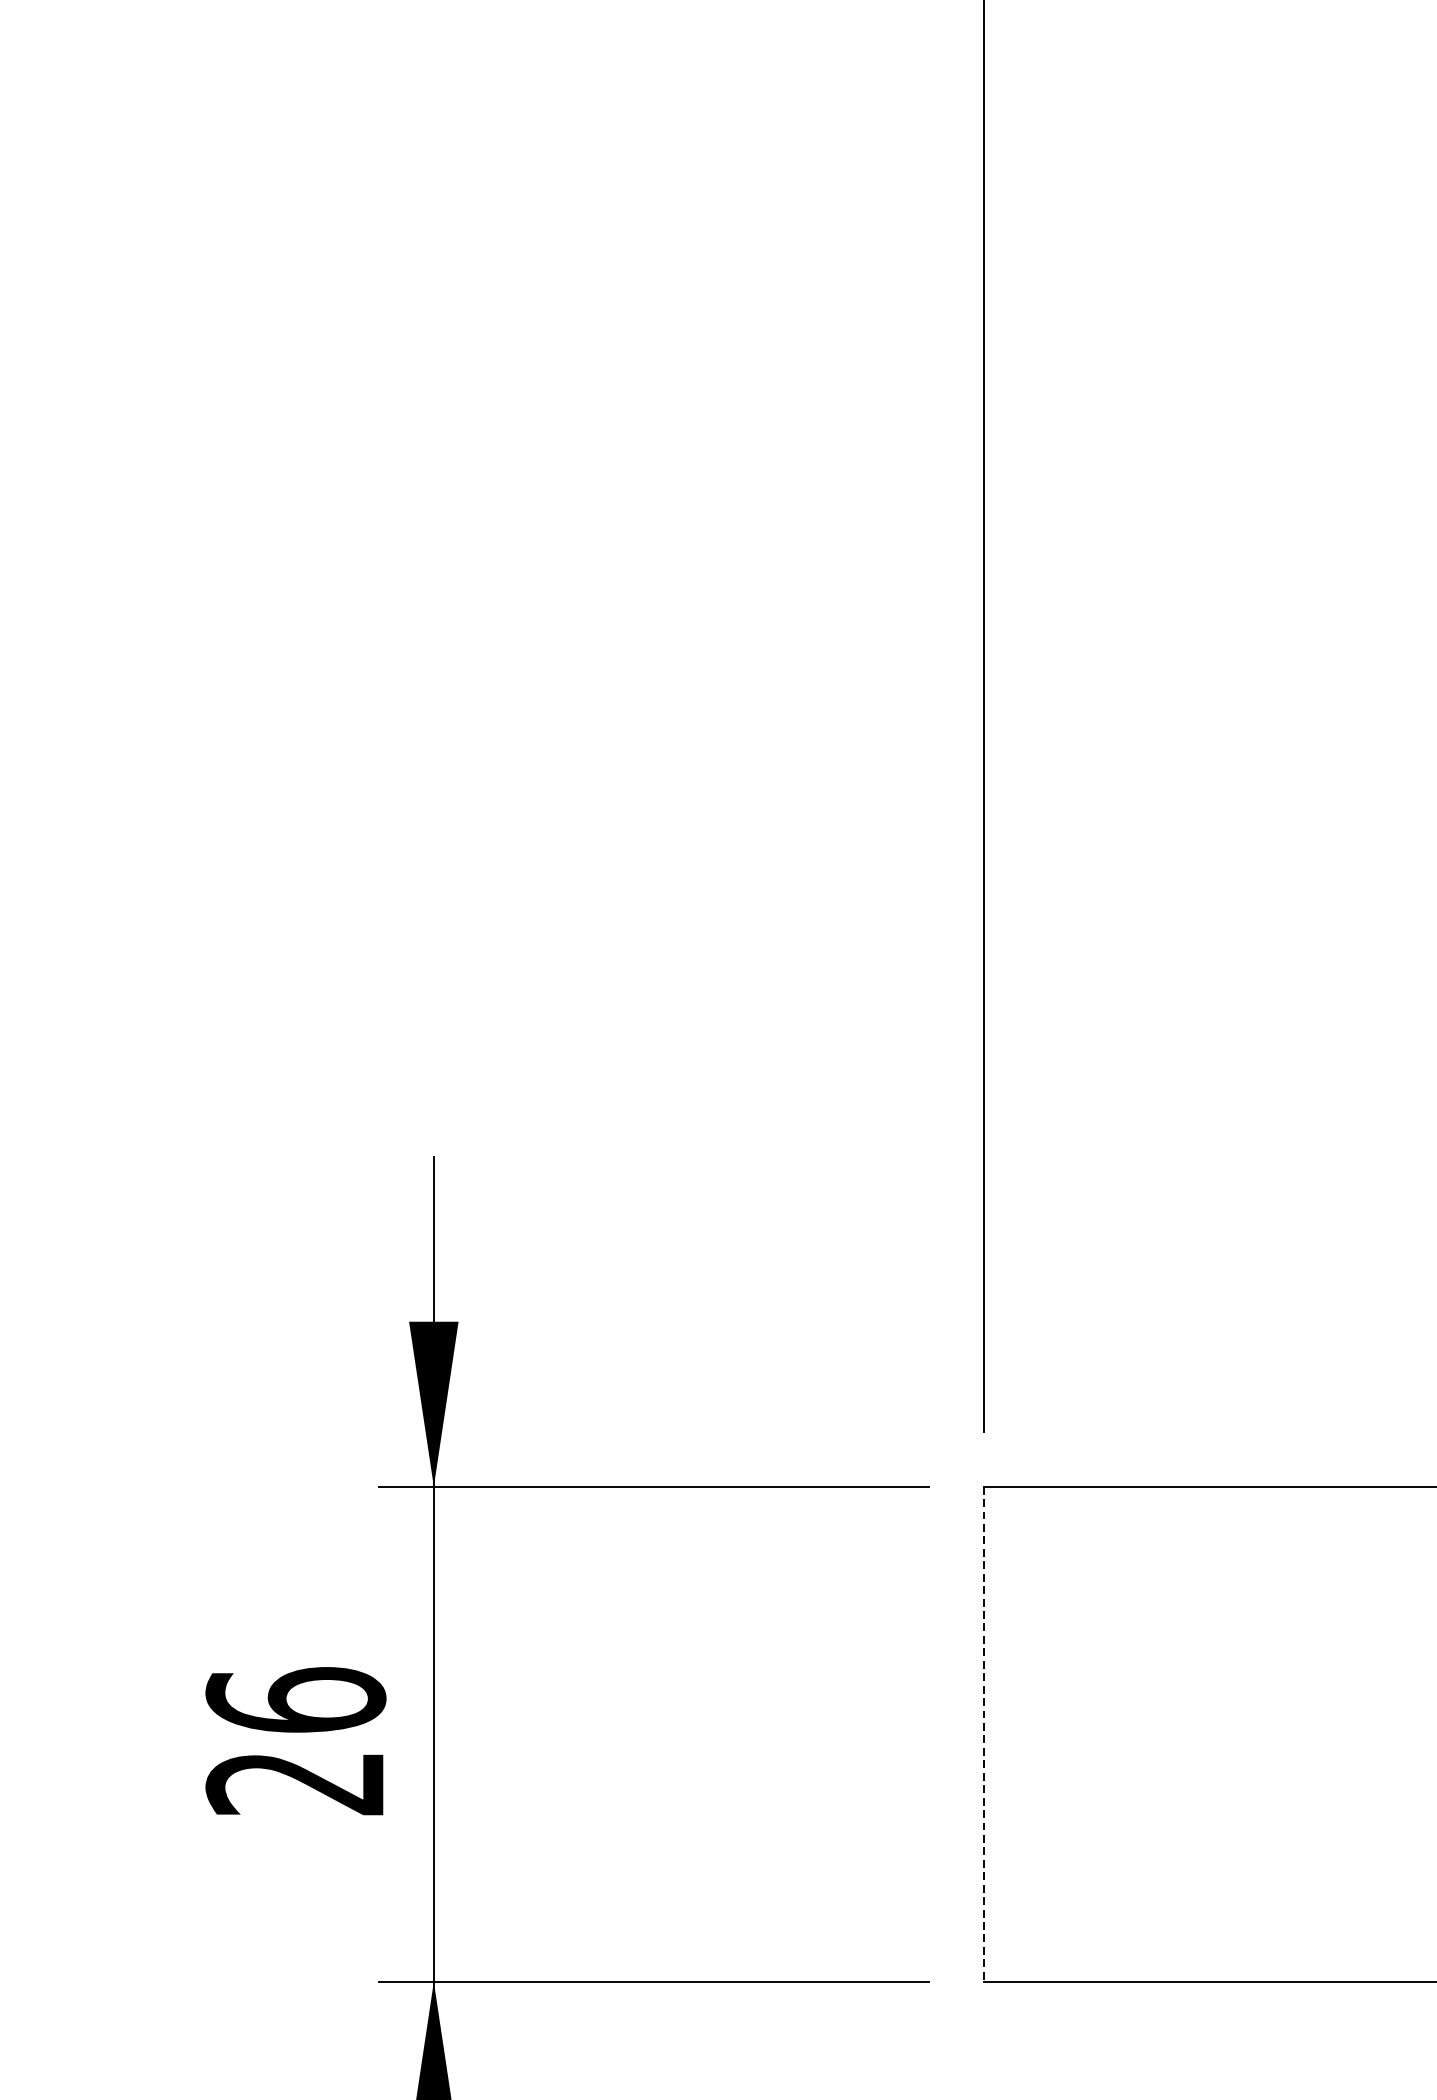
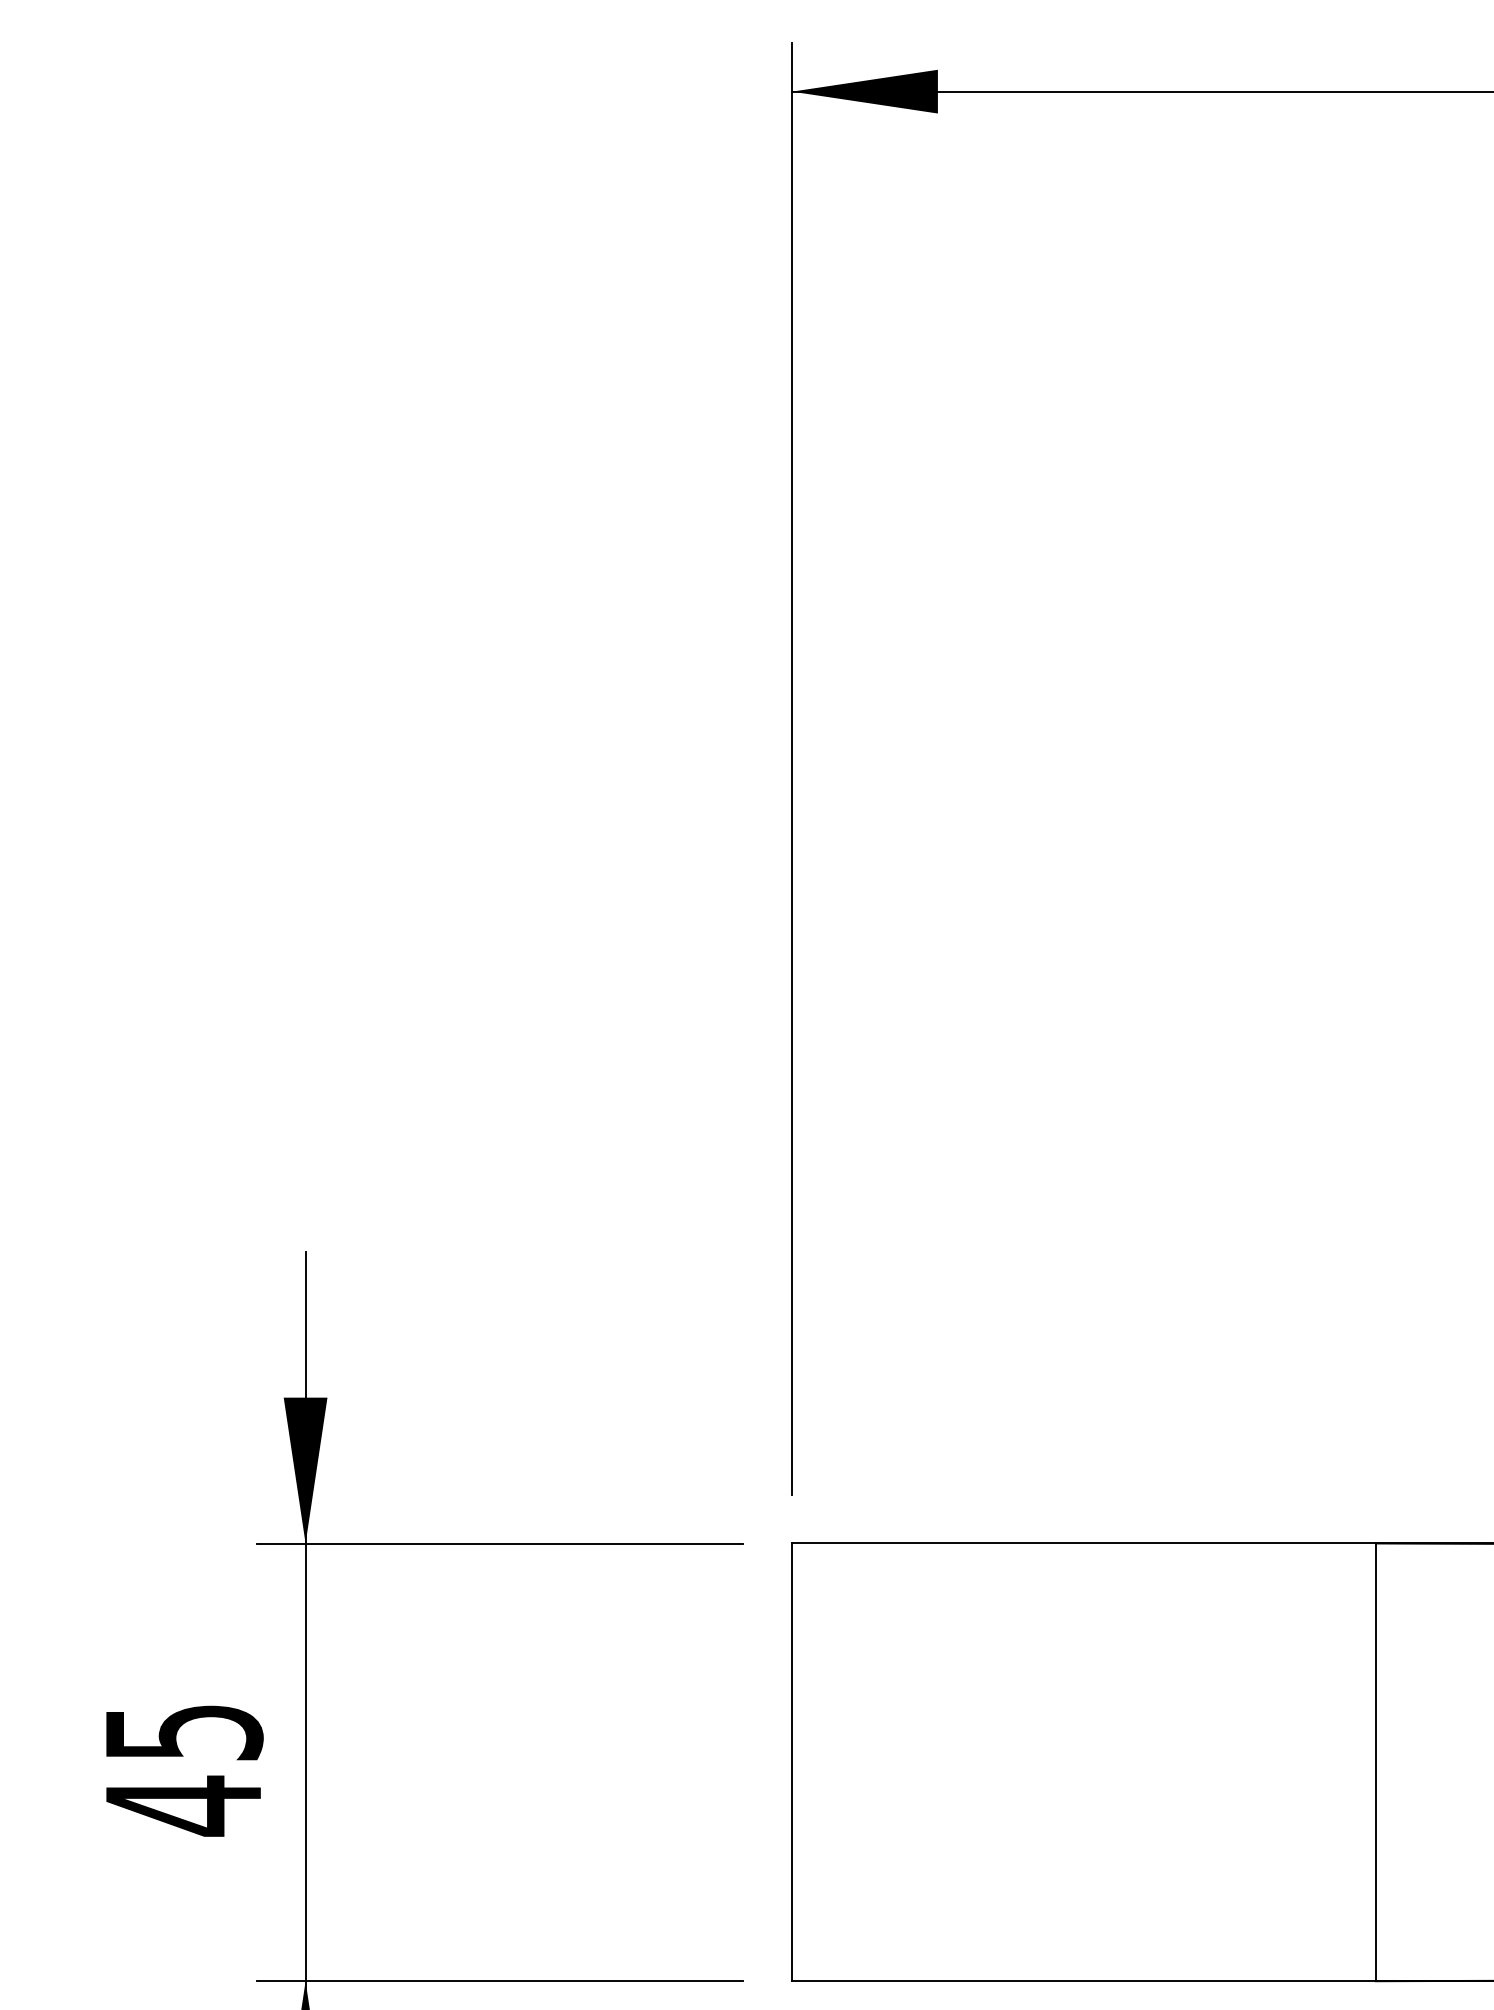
line: (984, 1734) -> (792, 1762), dashed -> solid
text: (295, 1742) -> (183, 1769), 26 -> 45

